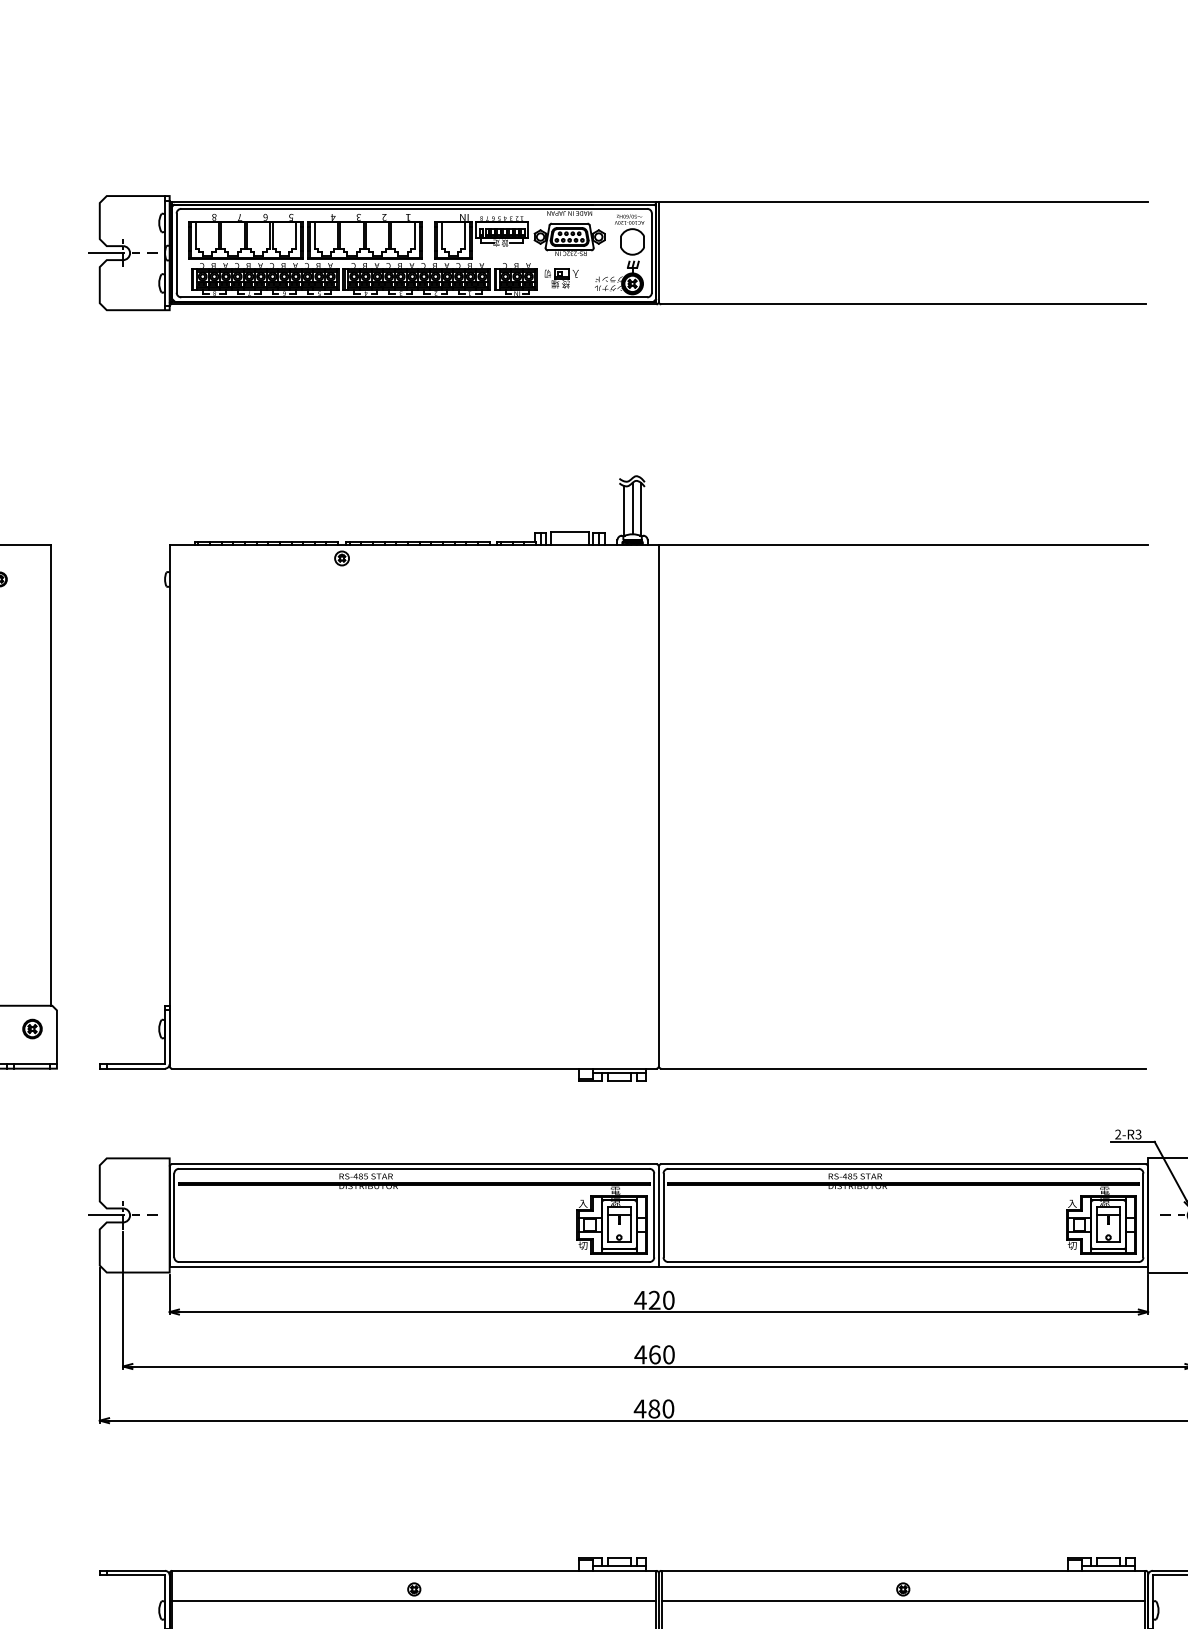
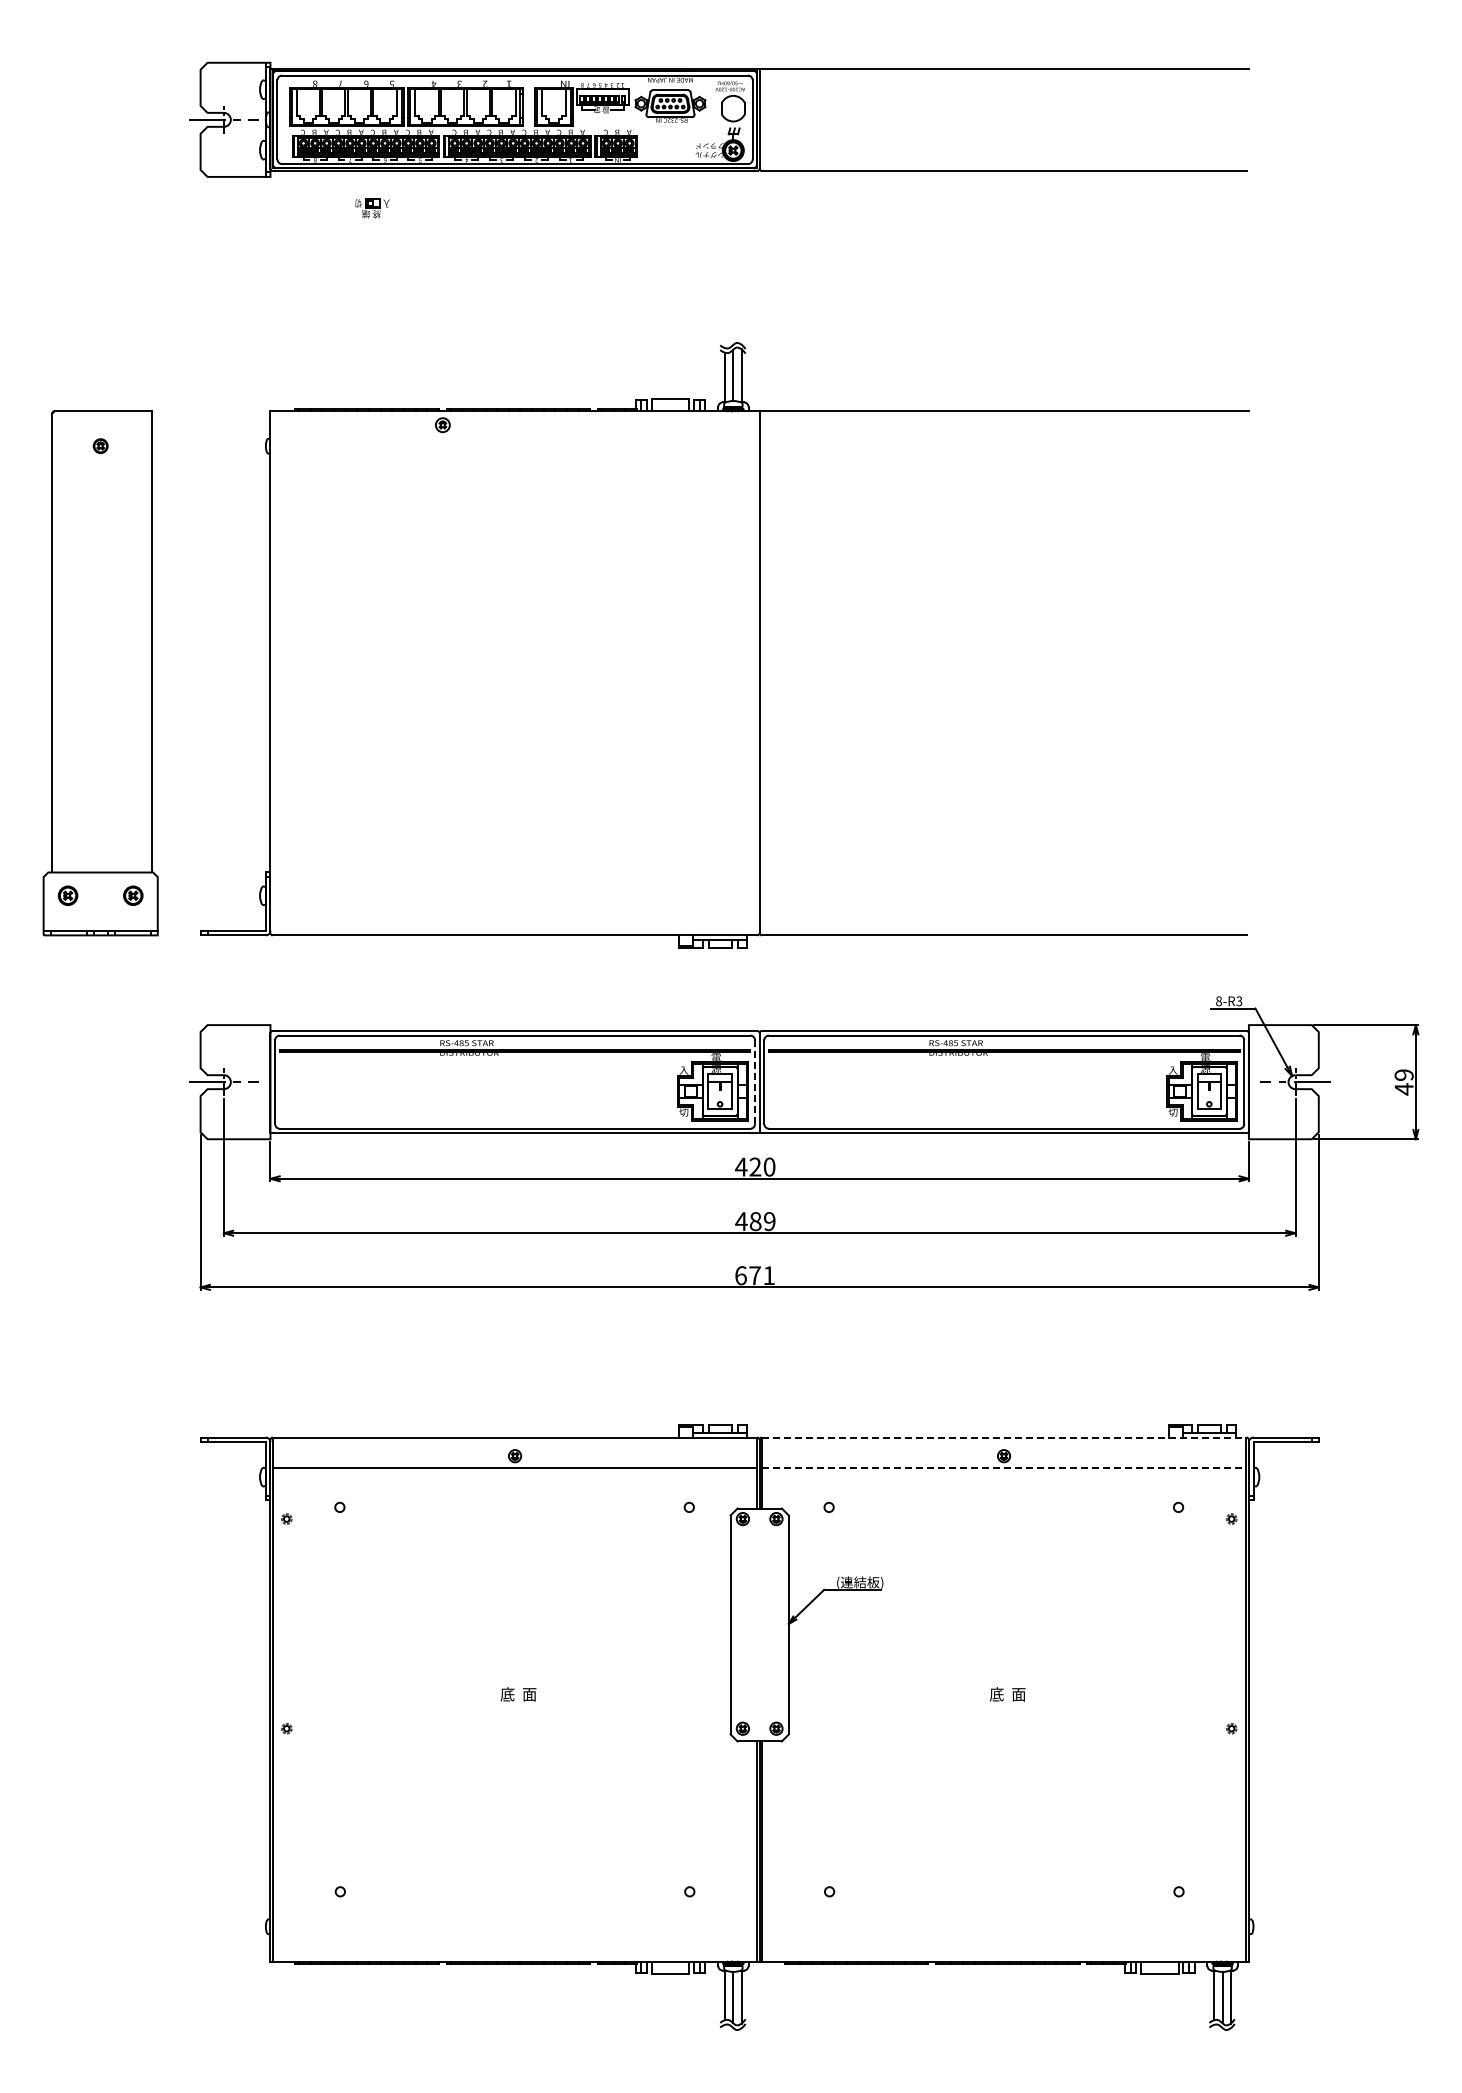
part: (561, 278) -> (372, 208), moved
text: (1117, 1134) -> (1218, 1001), 2-R3 -> 8-R3
line: (654, 1215) -> (755, 1082), solid -> dashed
text: (661, 1354) -> (762, 1221), 460 -> 489
text: (653, 1408) -> (754, 1275), 480 -> 671
line: (903, 1570) -> (1004, 1437), solid -> dashed
line: (903, 1600) -> (1004, 1467), solid -> dashed

